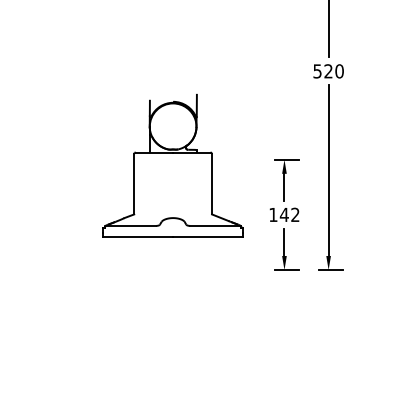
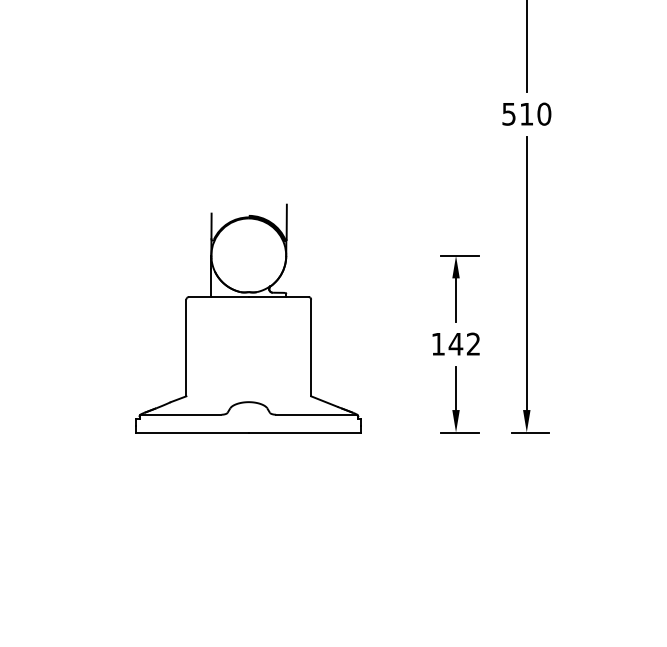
text: (328, 71) -> (526, 114), 520 -> 510
part: (172, 165) -> (247, 317), moved

